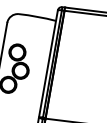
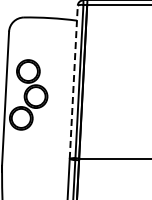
line: (48, 64) -> (73, 82), solid -> dashed

